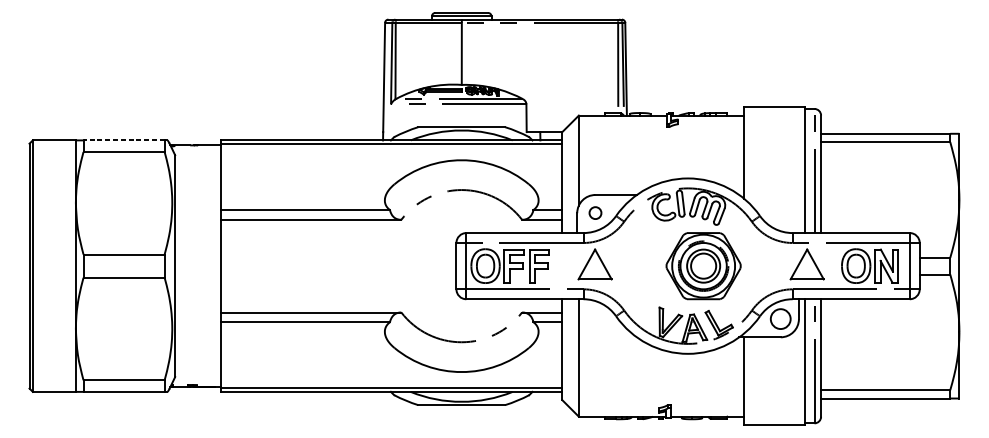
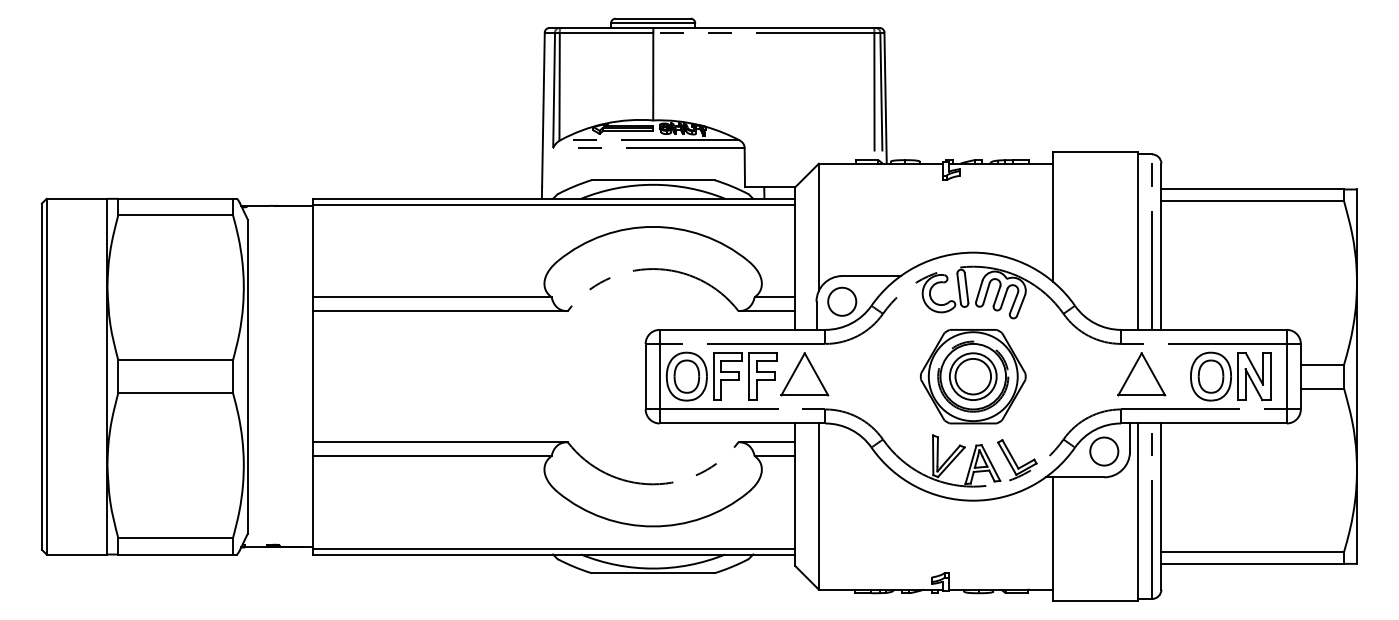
line: (123, 140) -> (175, 198), dashed -> solid
circle: (595, 212) -> (842, 301), size x1.67
part: (594, 264) -> (804, 374), moved
part: (703, 266) -> (973, 376), moved

